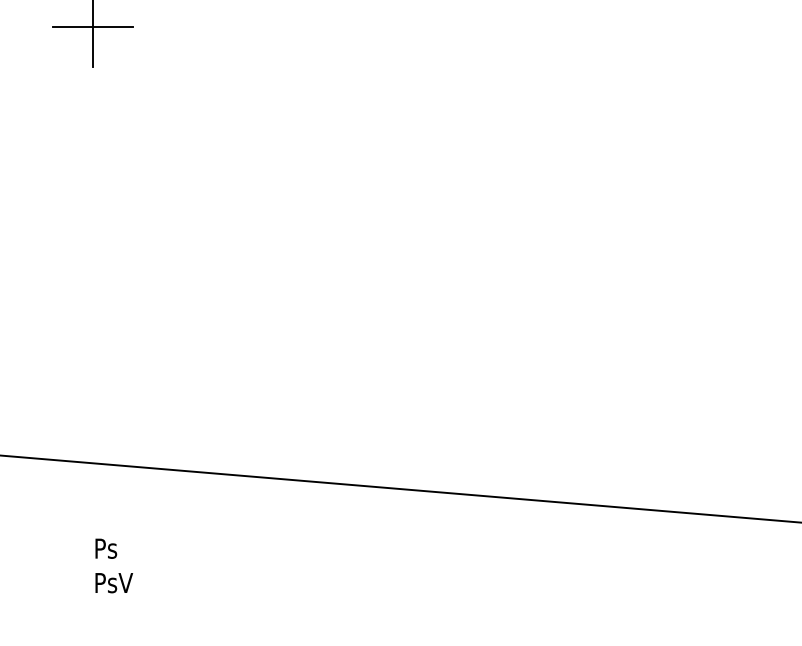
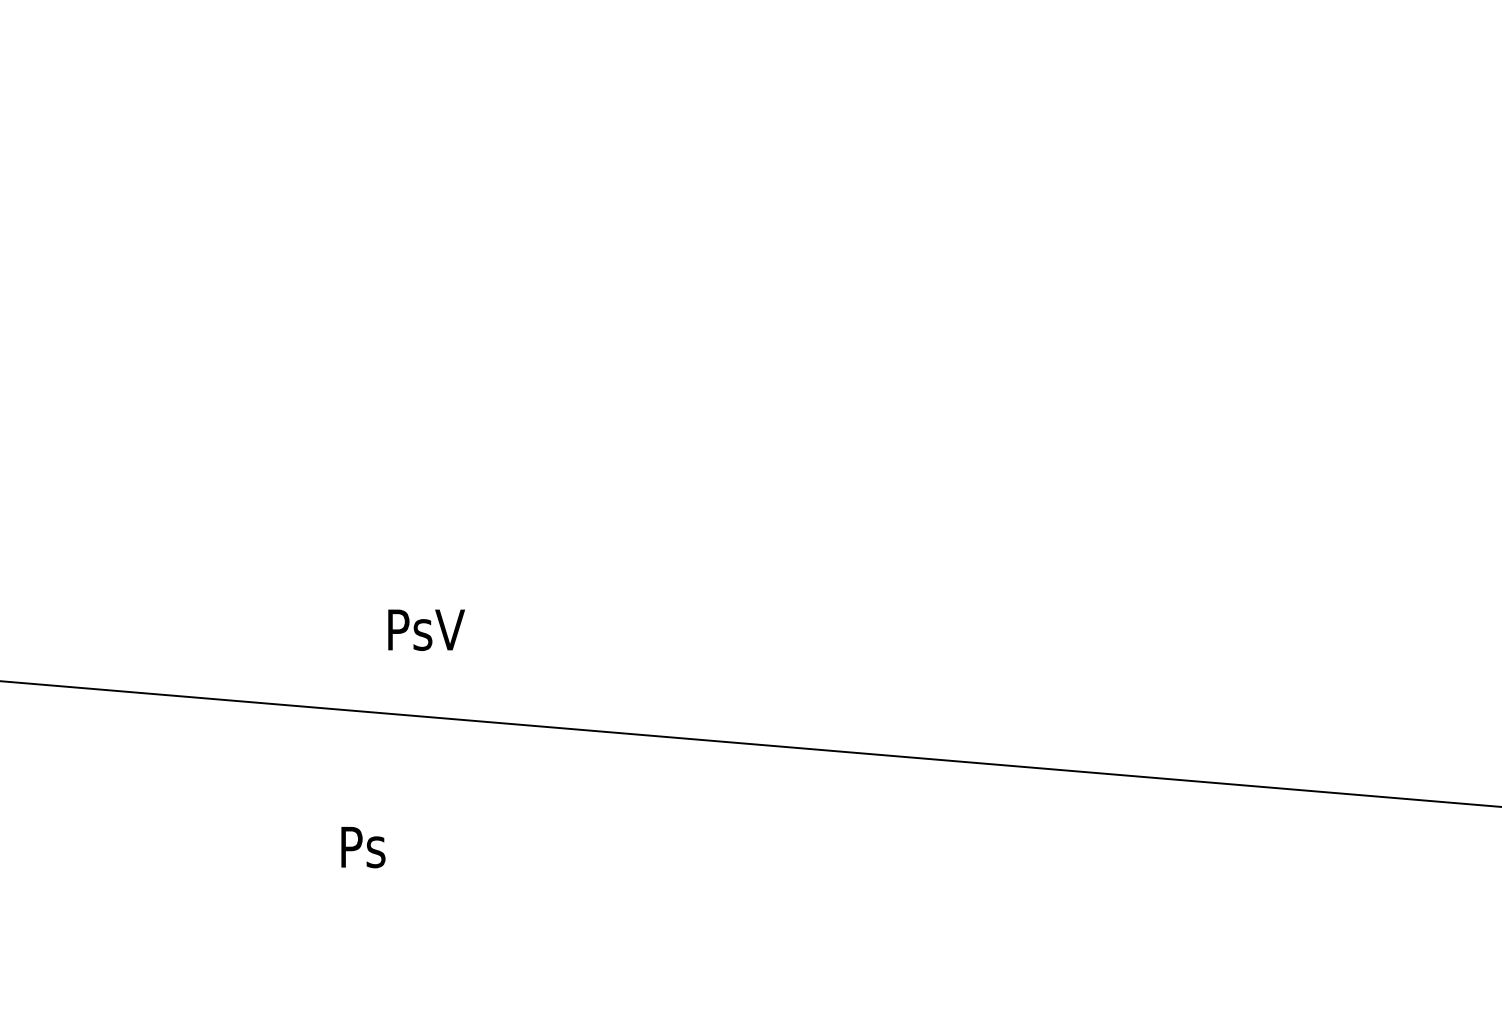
text: (106, 548) -> (363, 846), moved
text: (114, 583) -> (426, 630), moved

